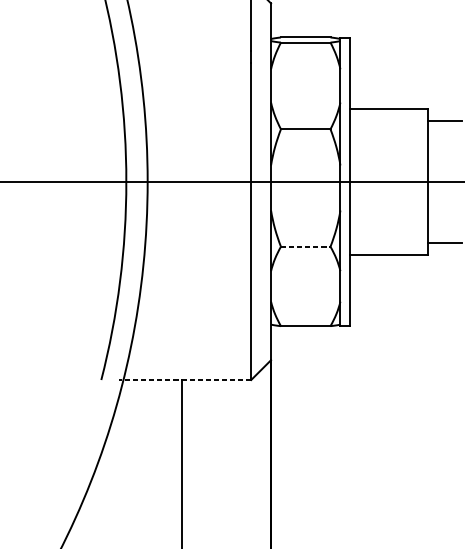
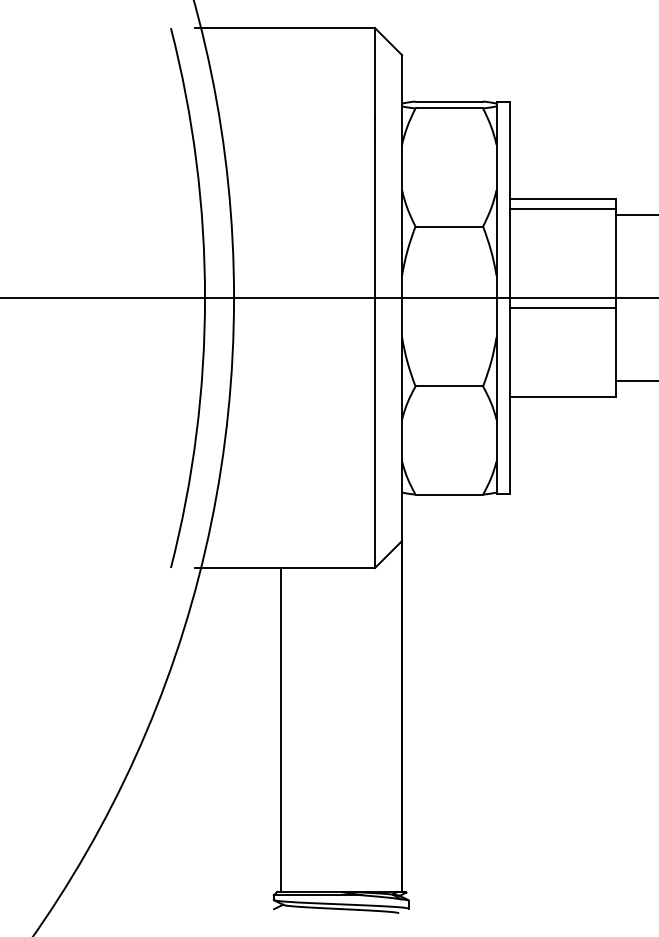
line: (388, 116) -> (562, 208), added
line: (388, 188) -> (562, 307), added
line: (305, 246) -> (449, 386), dashed -> solid
line: (185, 380) -> (285, 568), dashed -> solid

